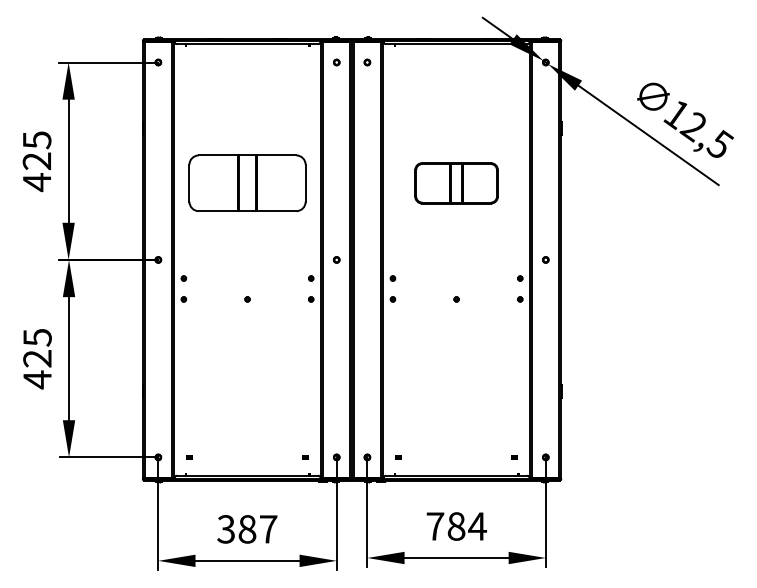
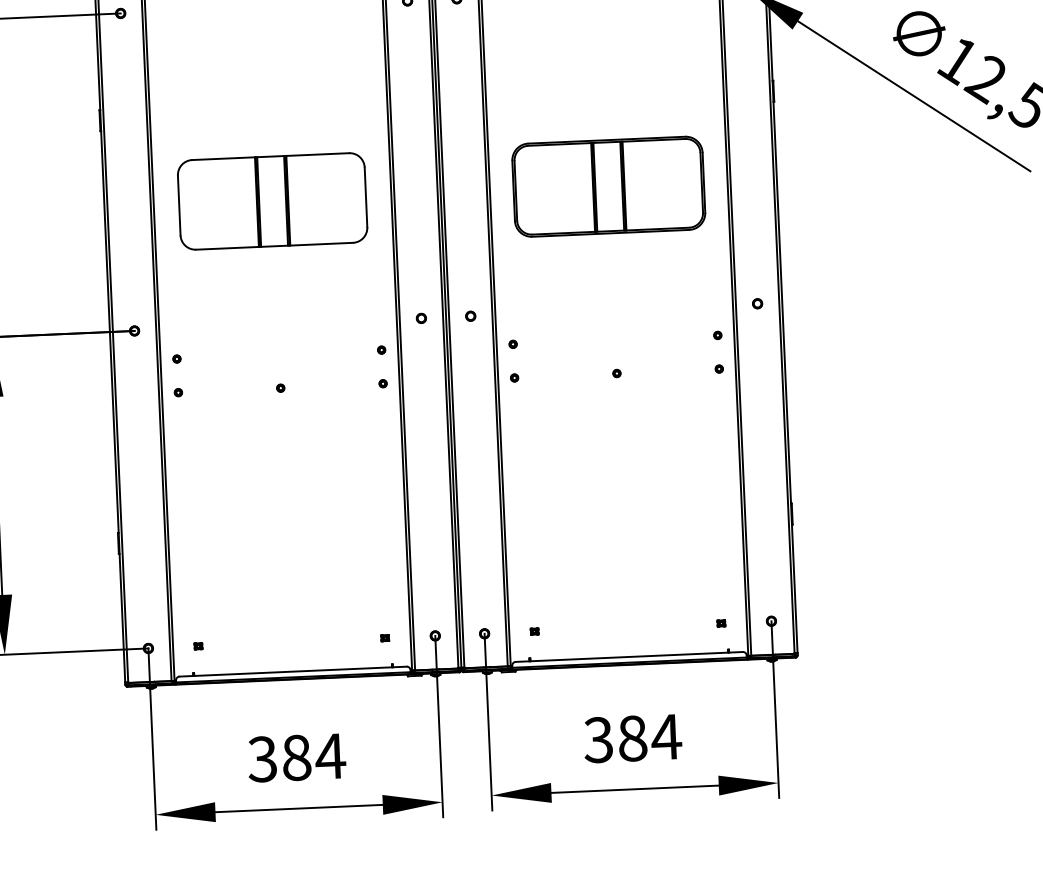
part: (456, 183) -> (608, 187), size x1.43
part: (367, 259) -> (470, 315), added
text: (435, 526) -> (598, 740), 784 -> 384
text: (267, 529) -> (329, 756), 387 -> 384

